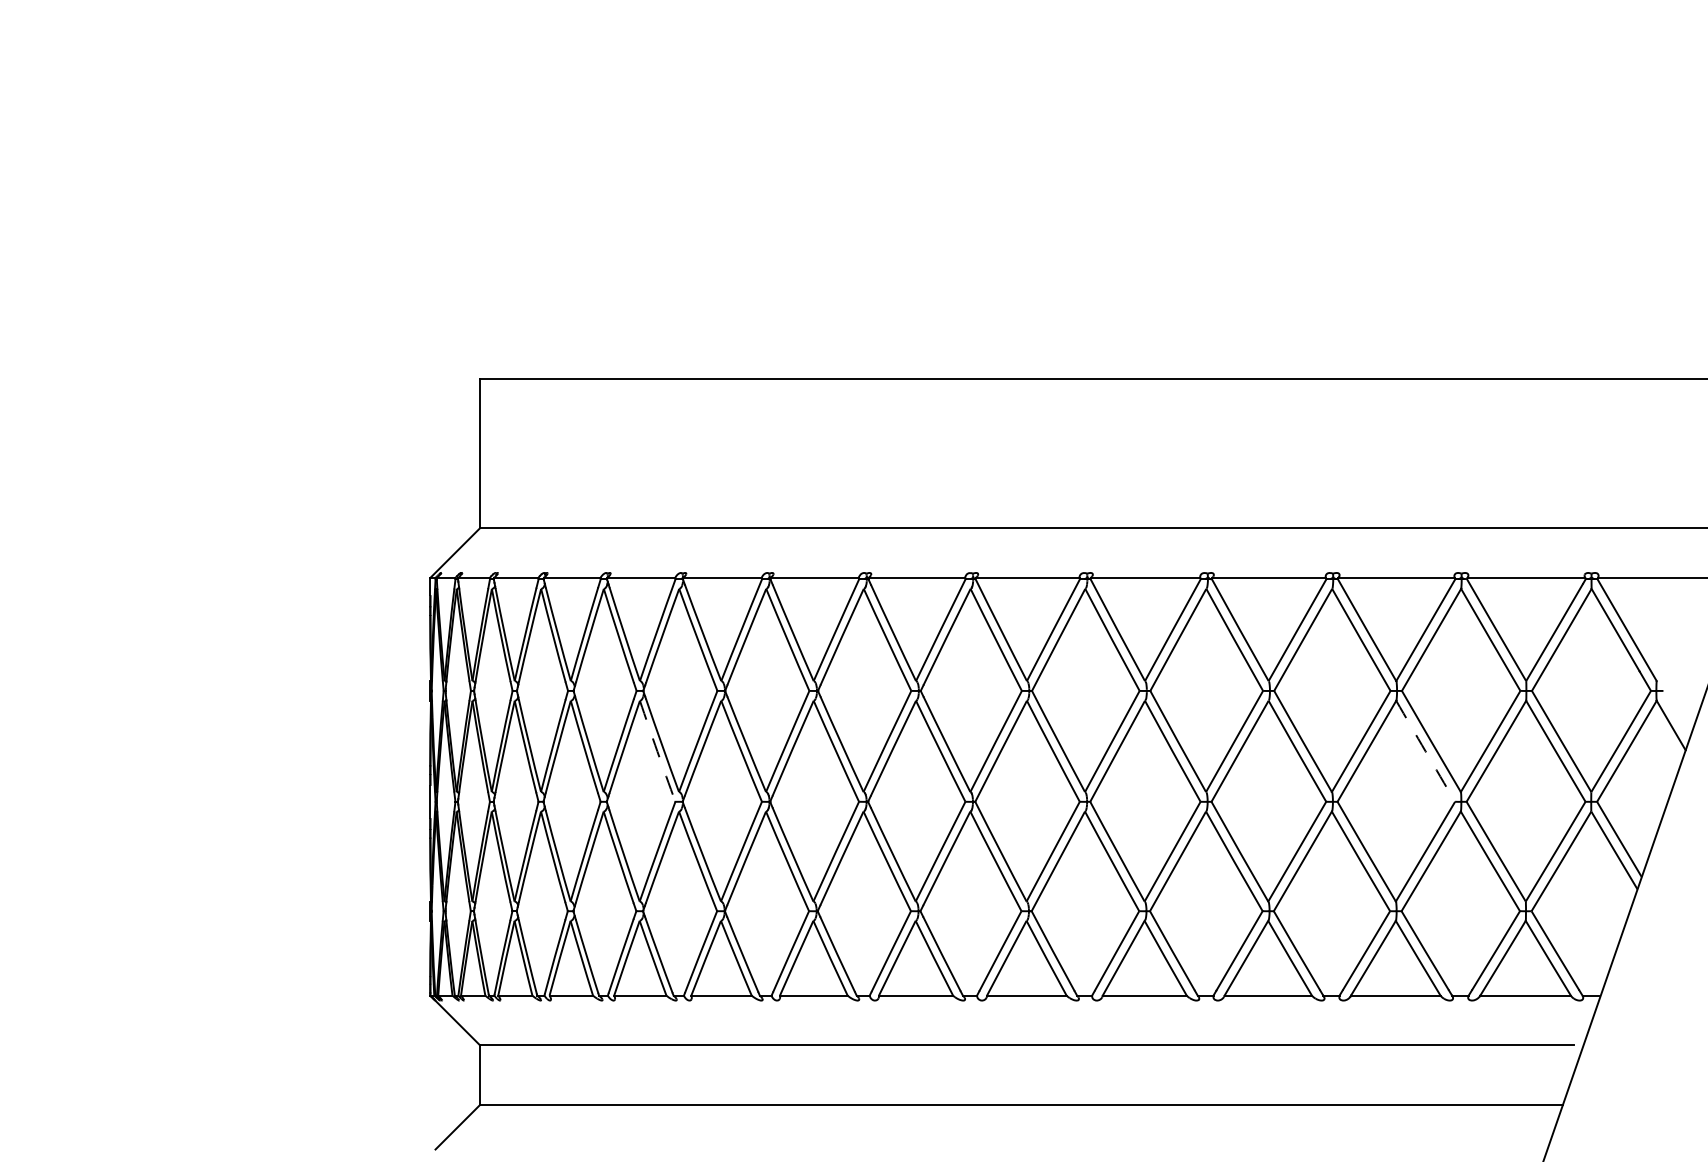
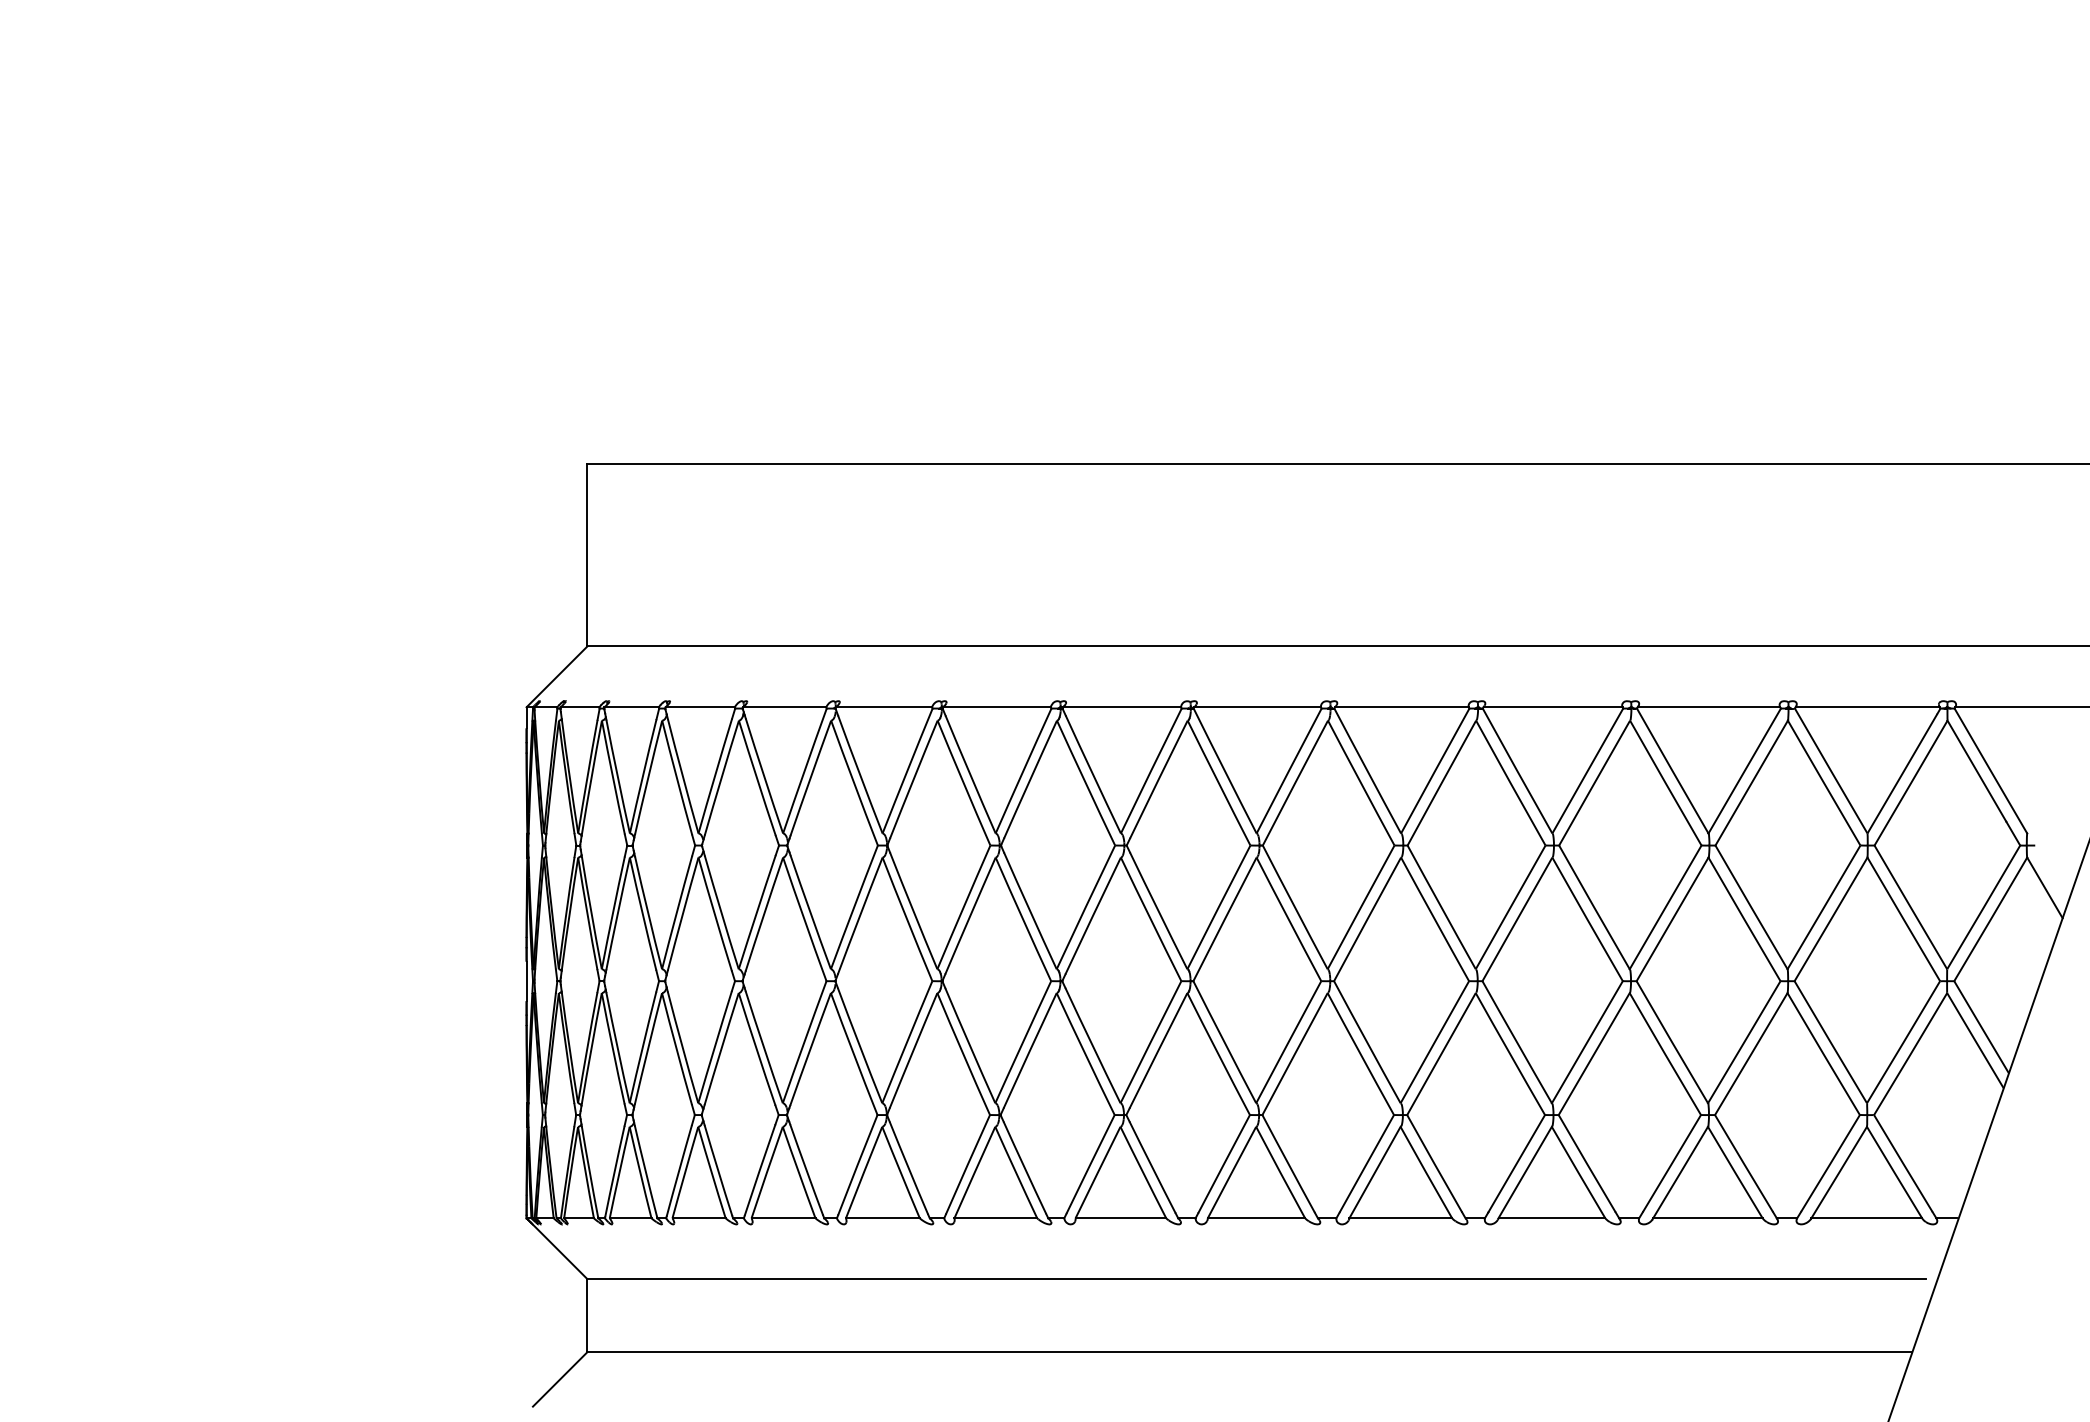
arc: (657, 751) -> (804, 919), dashed -> solid
arc: (1425, 751) -> (1744, 919), dashed -> solid

